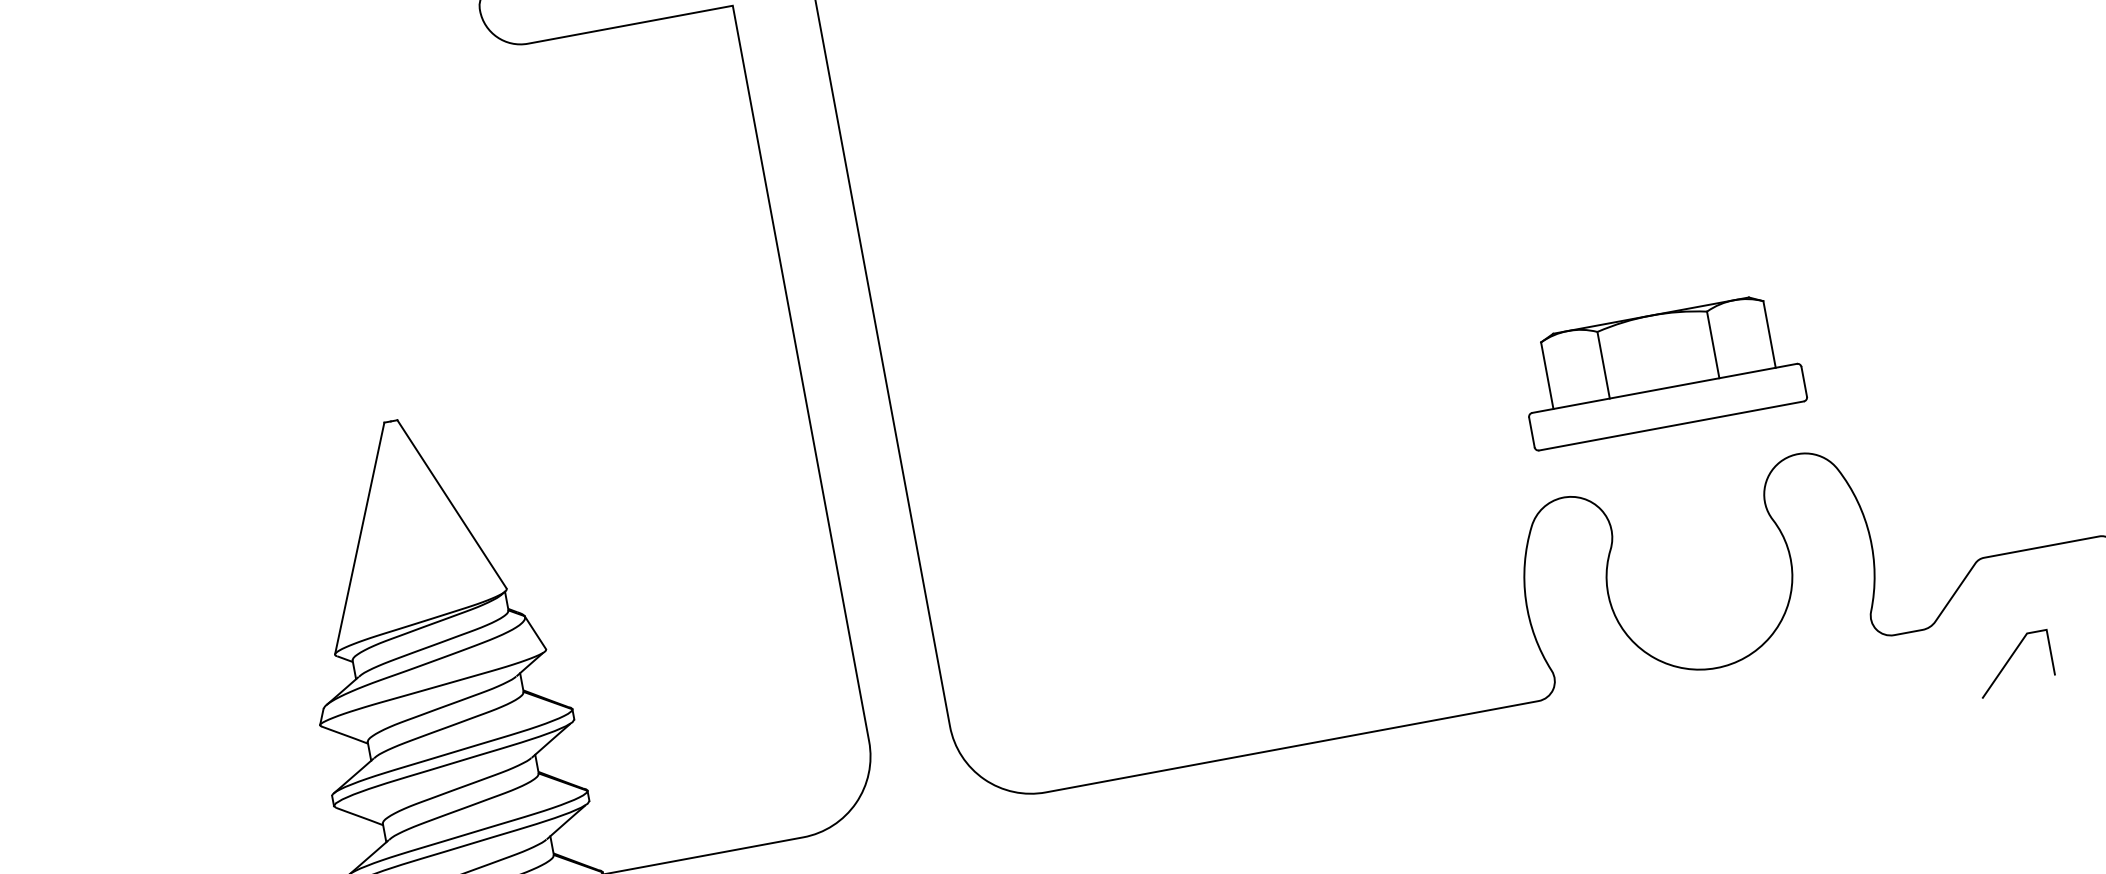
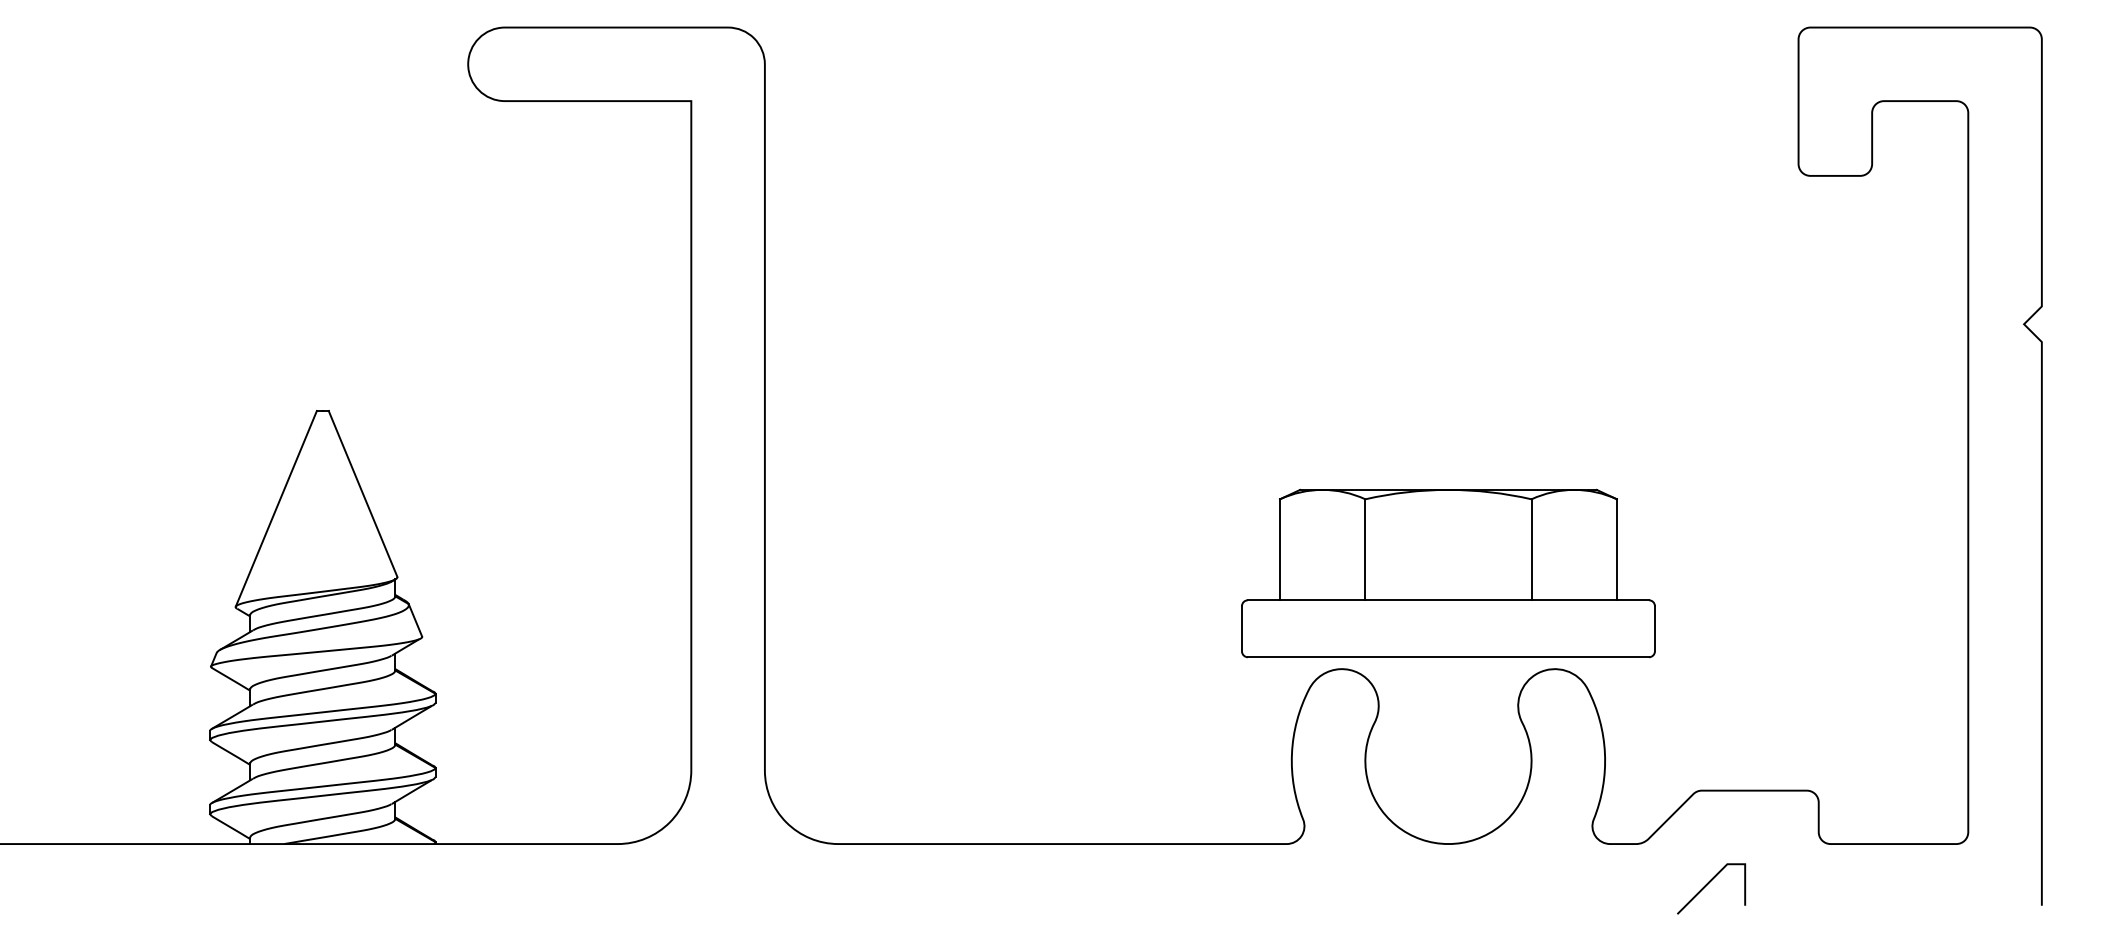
part: (1661, 370) -> (1448, 573), size x1.67

